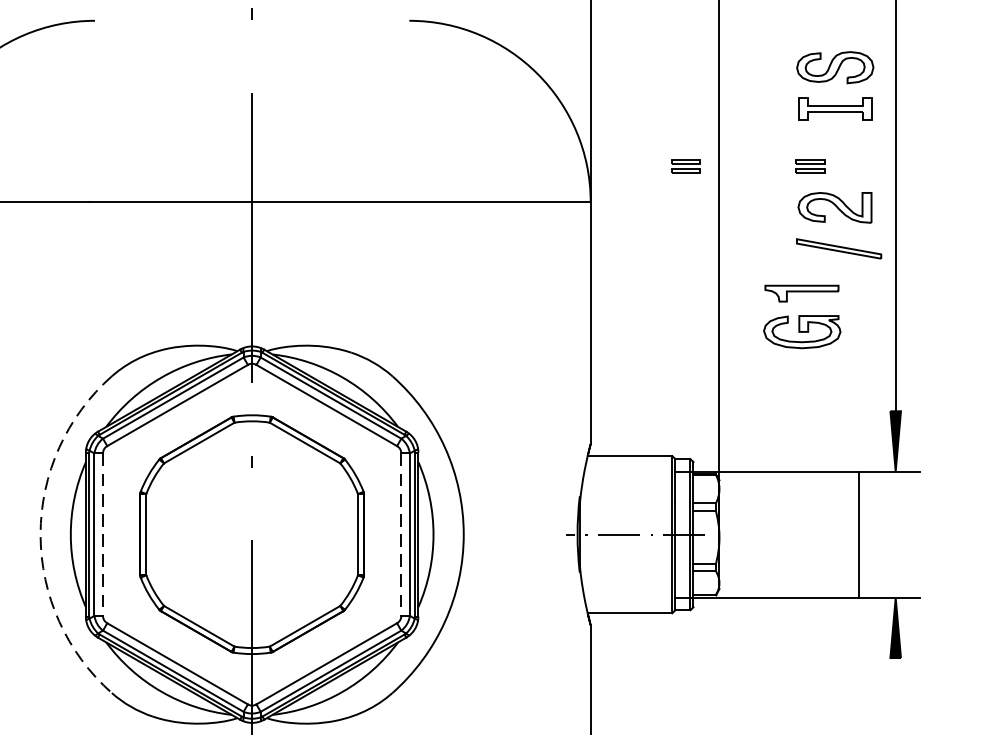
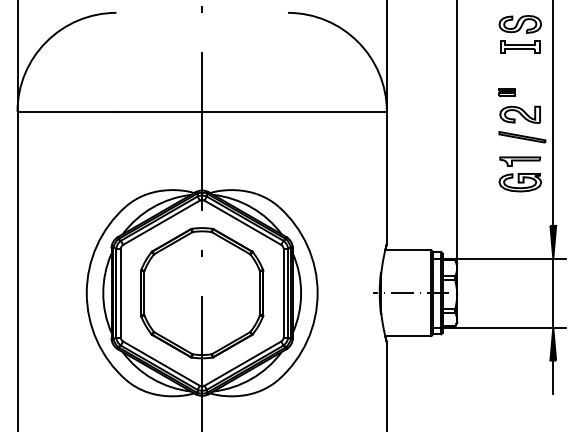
part: (833, 86) -> (519, 34), moved
part: (685, 166) -> (438, 92), removed
part: (800, 317) -> (519, 174), moved
line: (859, 533) -> (553, 292), moved
arc: (40, 535) -> (86, 293), dashed -> solid
line: (102, 535) -> (120, 293), dashed -> solid
line: (401, 535) -> (283, 293), dashed -> solid
line: (896, 687) -> (553, 376), added

